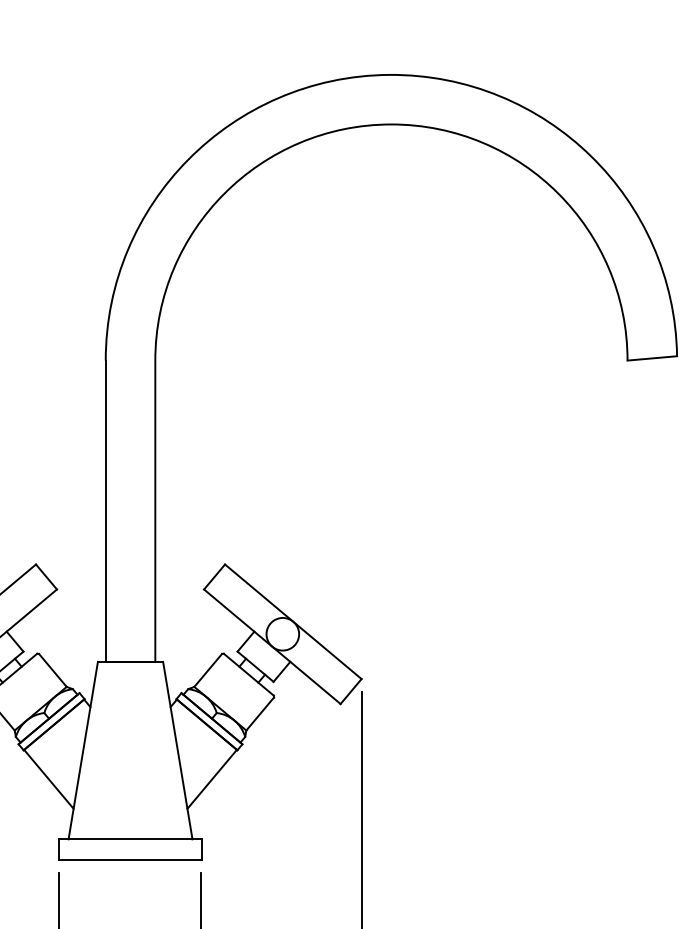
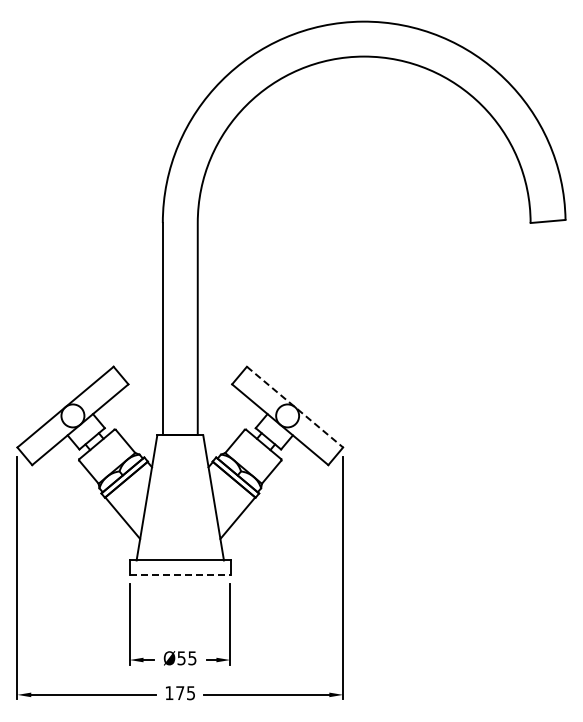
line: (293, 622) -> (295, 407), solid -> dashed
line: (130, 860) -> (180, 575), solid -> dashed

